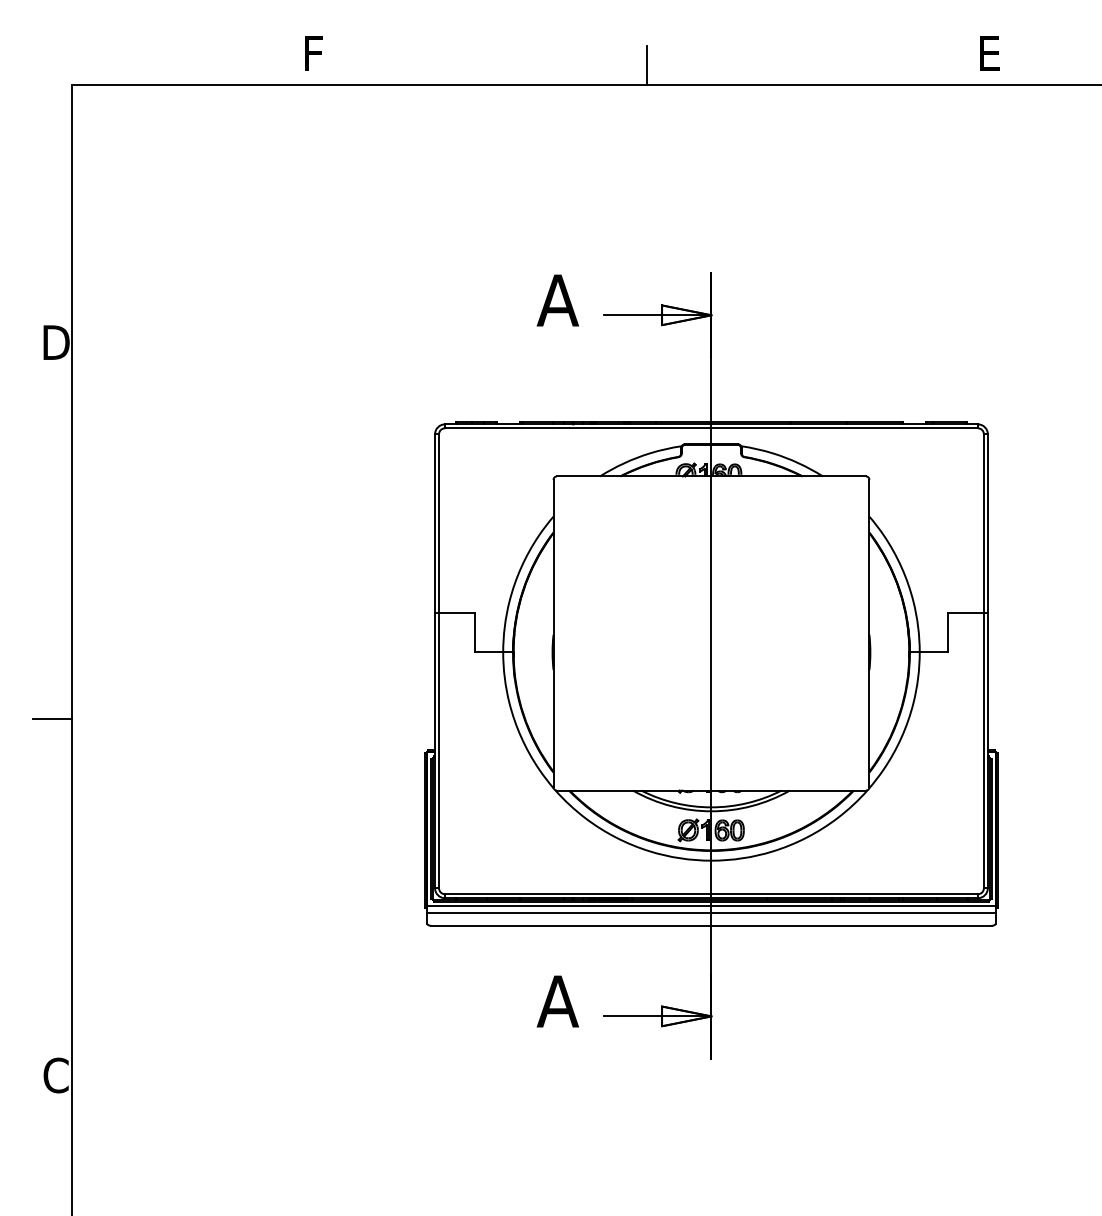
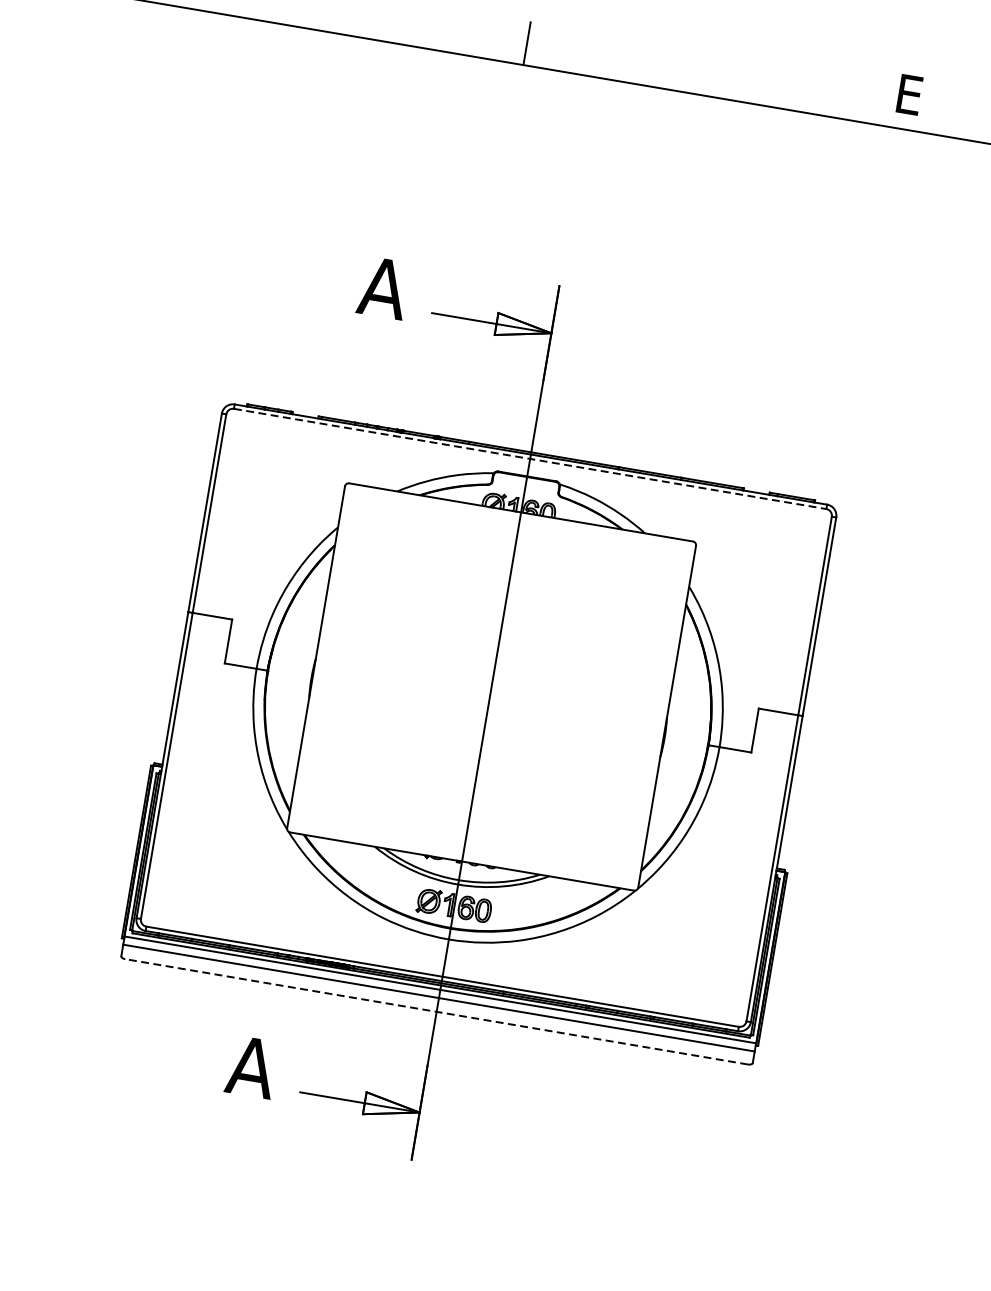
line: (711, 428) -> (530, 459), solid -> dashed
line: (710, 925) -> (435, 1011), solid -> dashed

